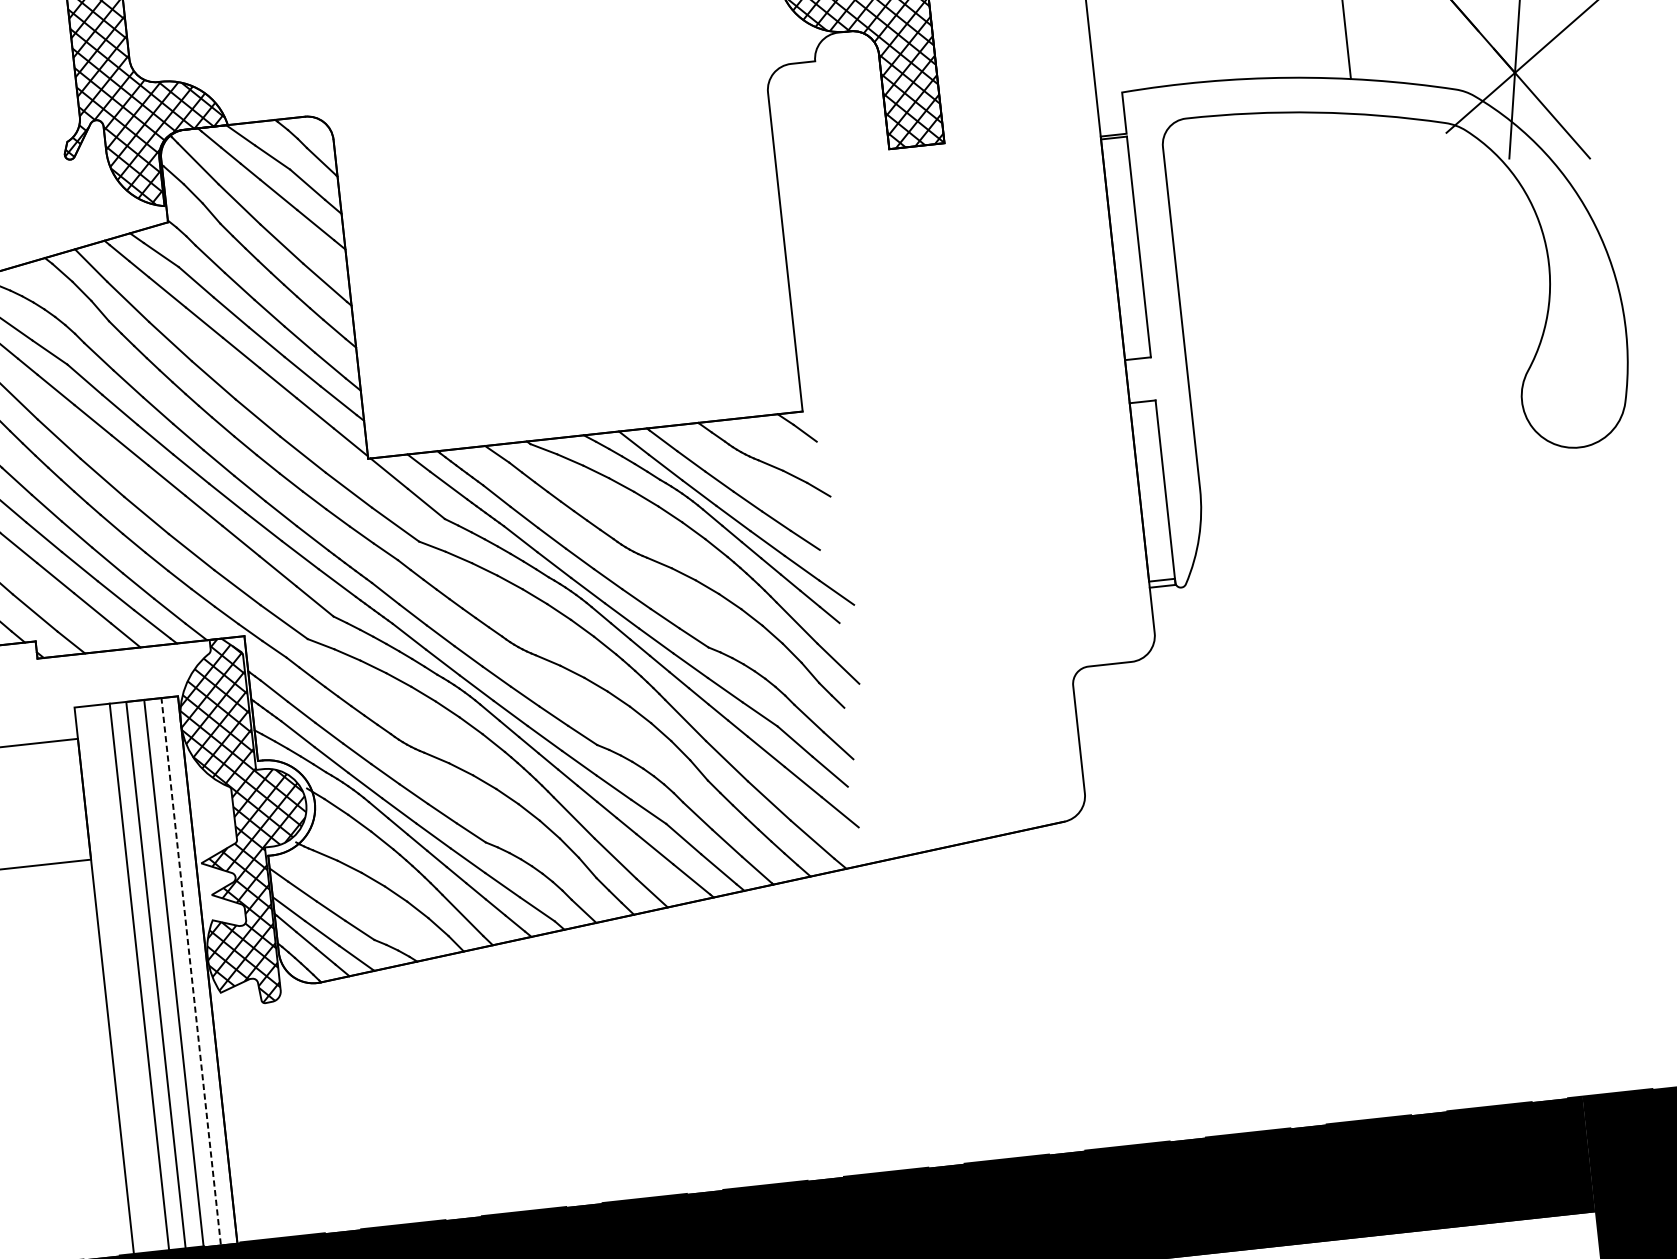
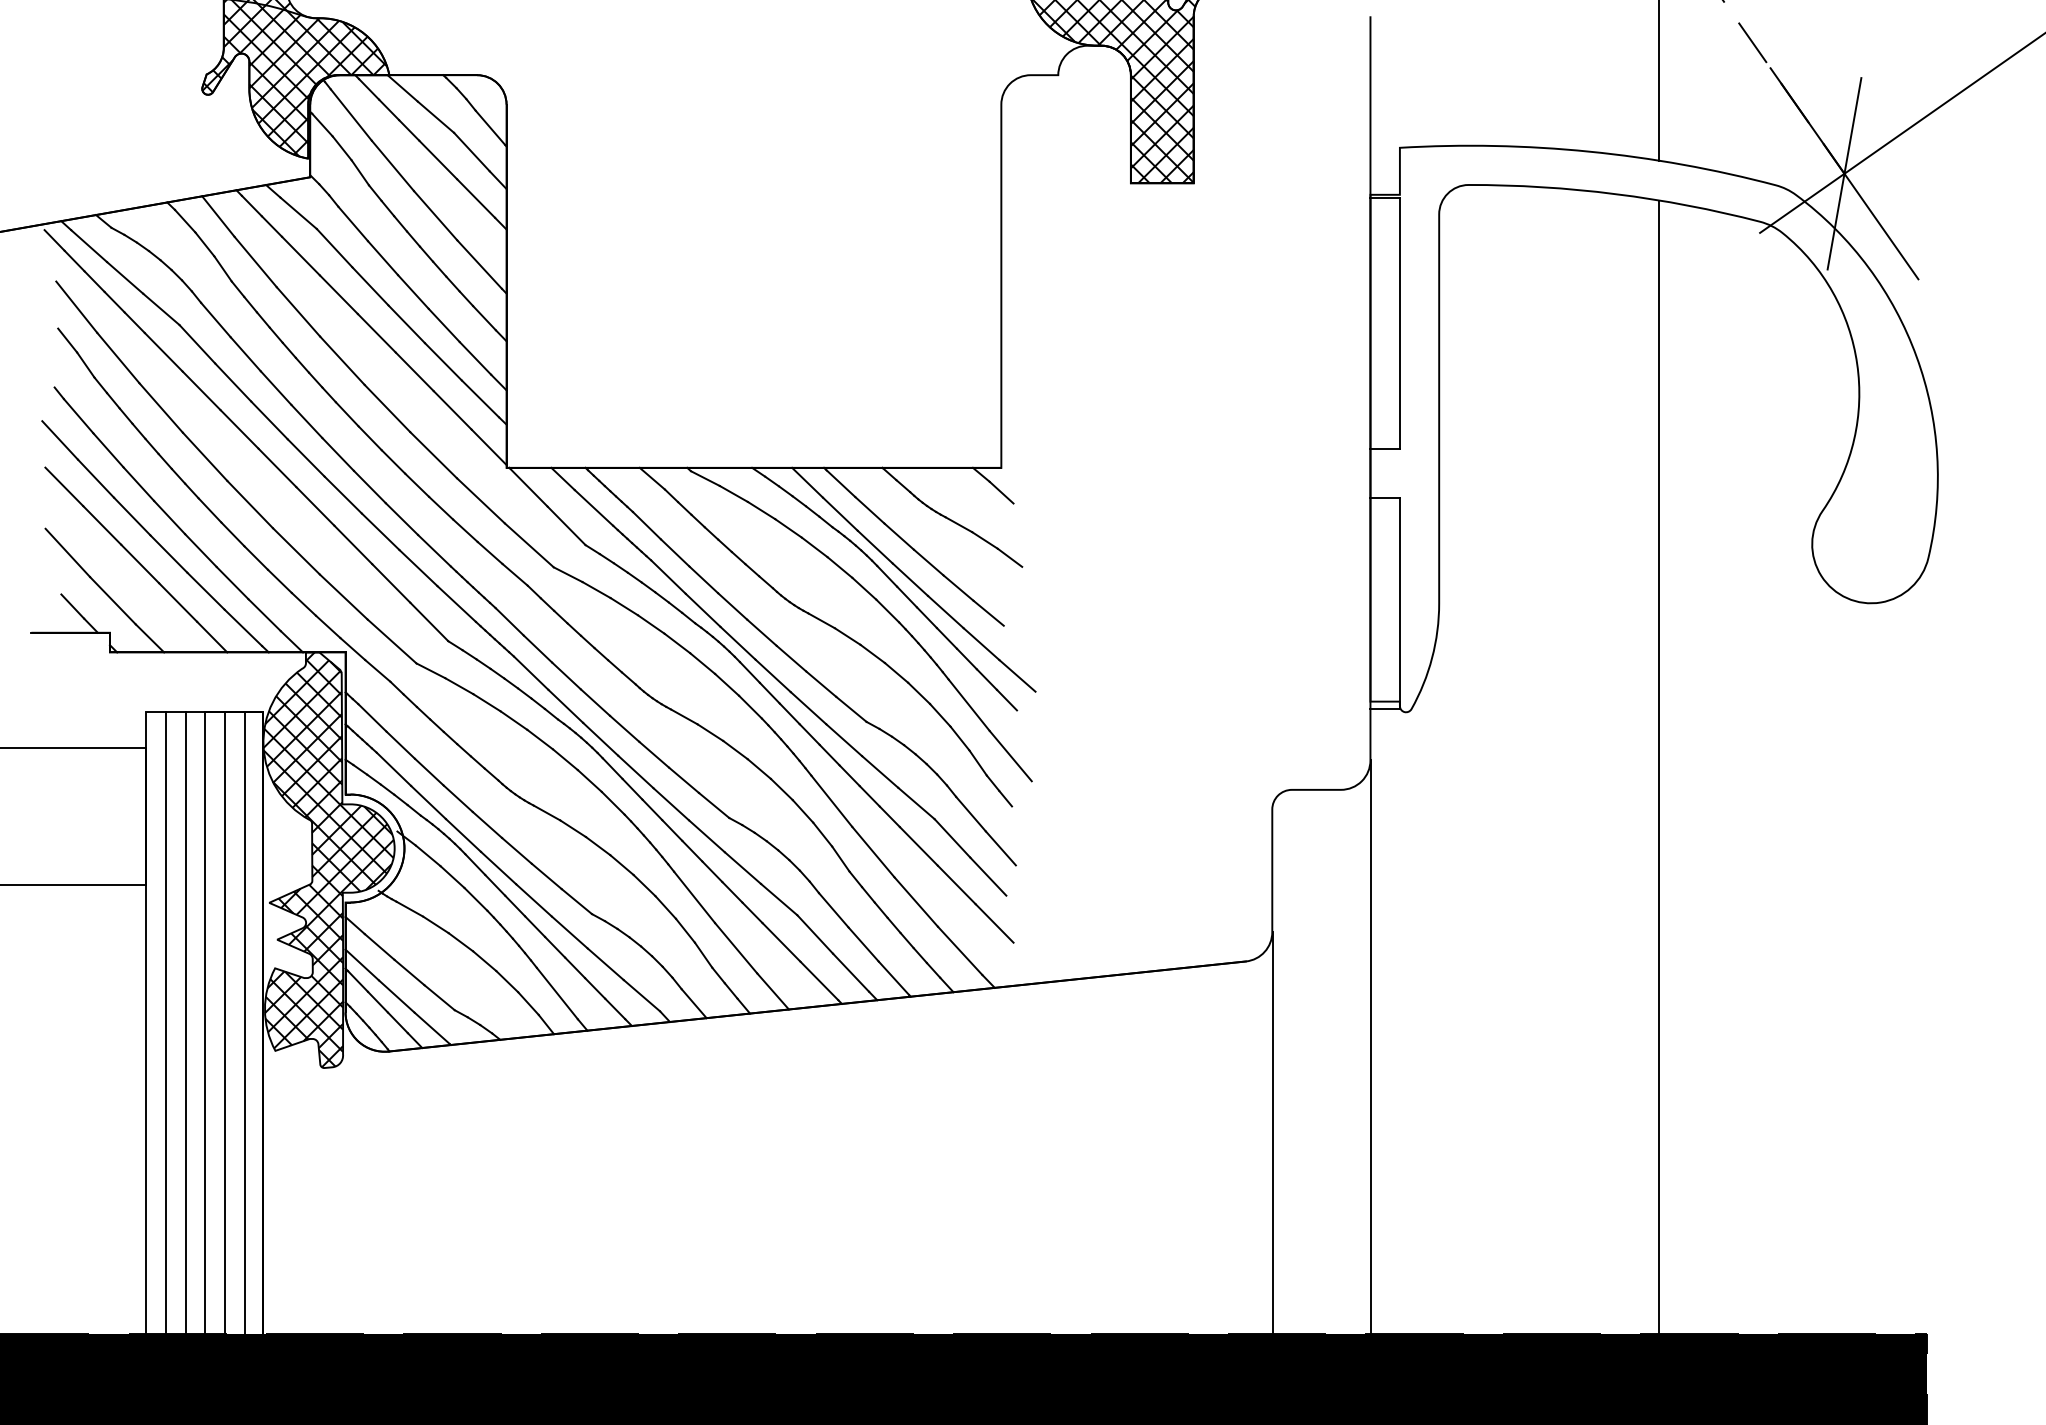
line: (1409, 611) -> (1659, 767), added
line: (1182, 885) -> (1370, 1047), added
line: (190, 970) -> (244, 1022), dashed -> solid
line: (1104, 970) -> (1272, 1133), added
line: (122, 978) -> (166, 1022), added

